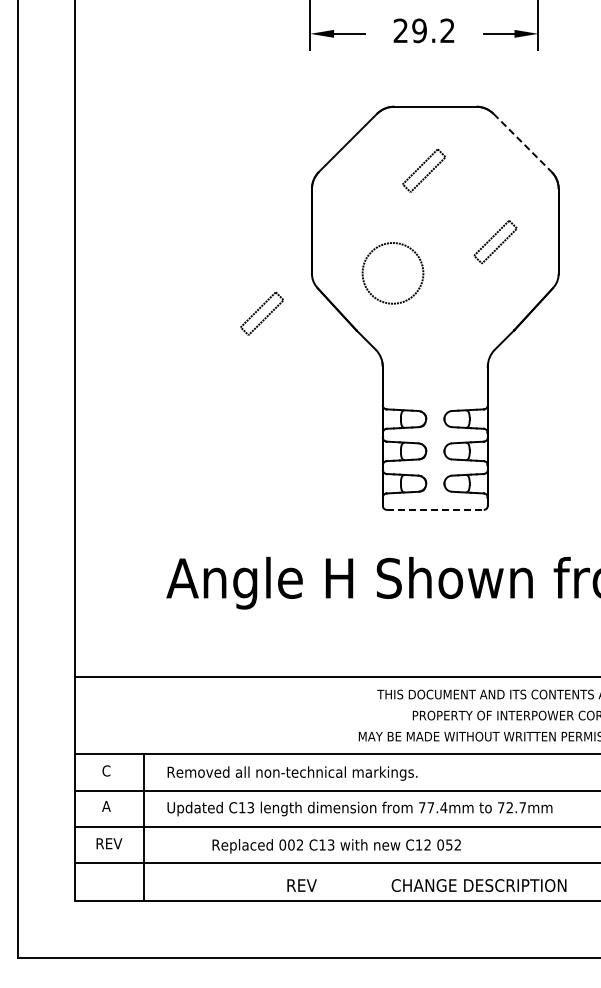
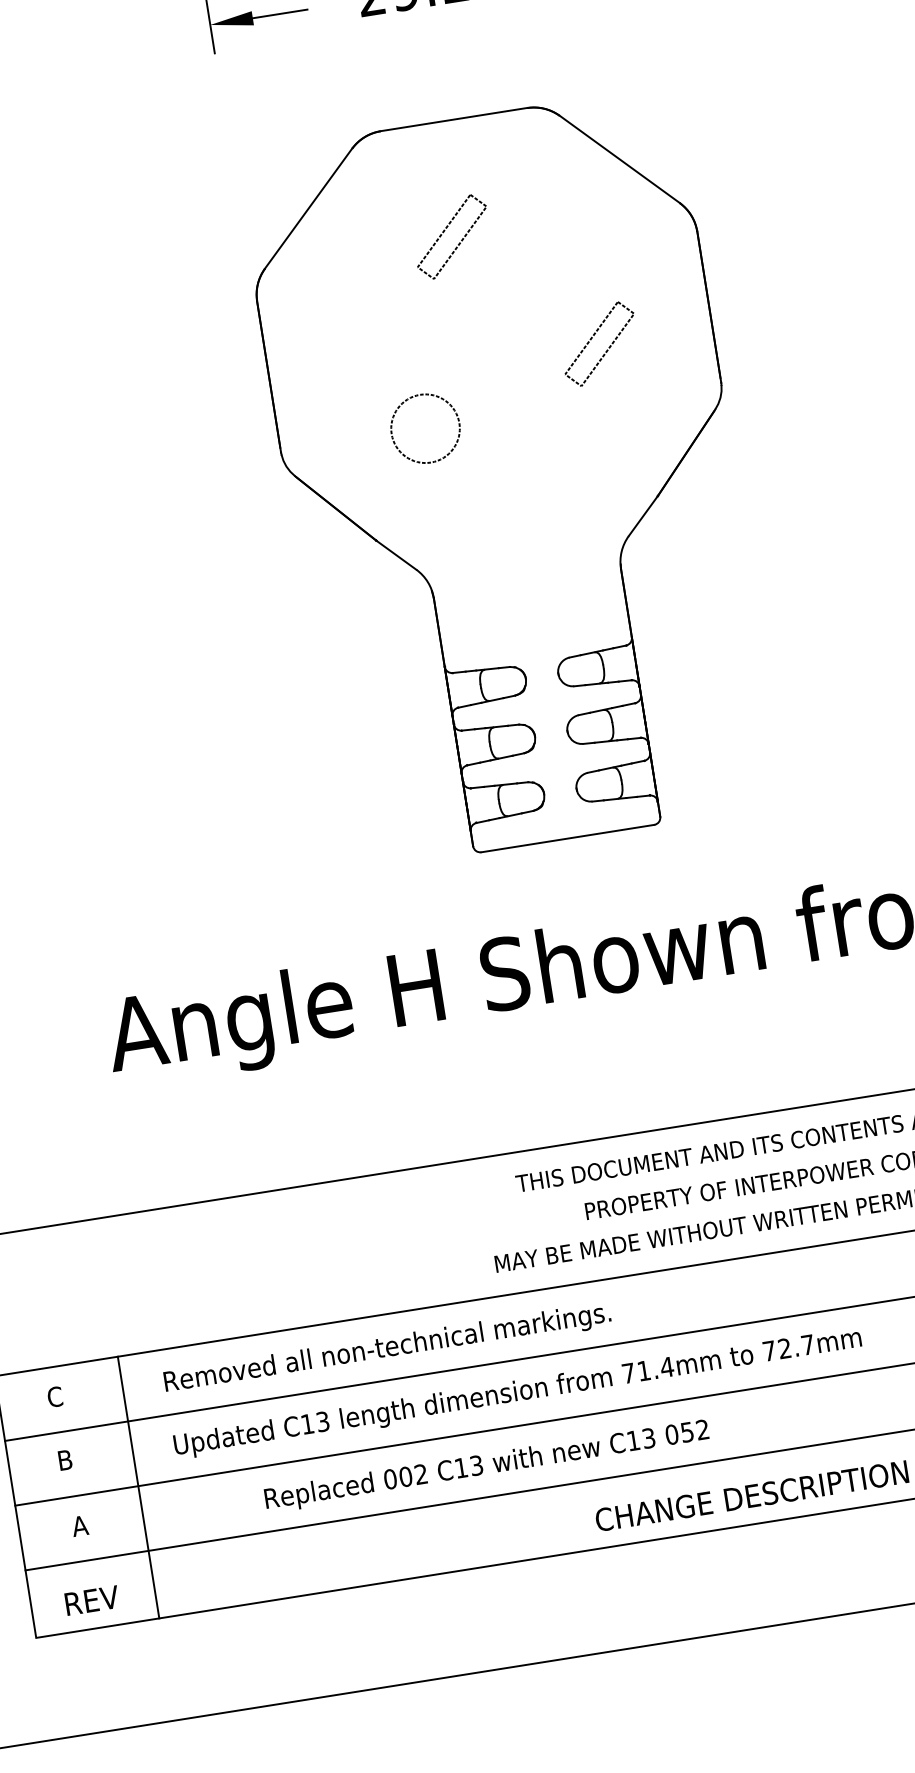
line: (522, 143) -> (619, 160), dashed -> solid
circle: (393, 273) -> (426, 428), size x0.62
part: (261, 313) -> (202, 537), removed
line: (435, 509) -> (568, 837), dashed -> solid
text: (106, 806) -> (65, 1460), A -> B
text: (430, 807) -> (643, 1370), 77.4mm -> 71.4mm
text: (109, 843) -> (81, 1525), REV -> A
text: (427, 845) -> (648, 1439), C12 -> C13
text: (301, 885) -> (91, 1600), moved

